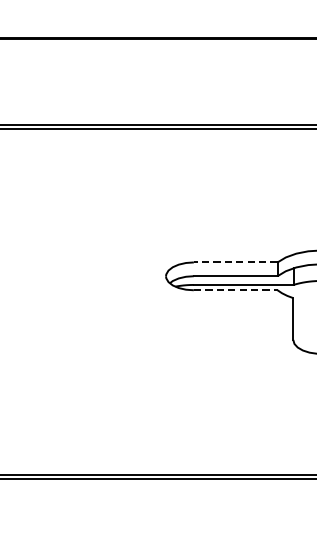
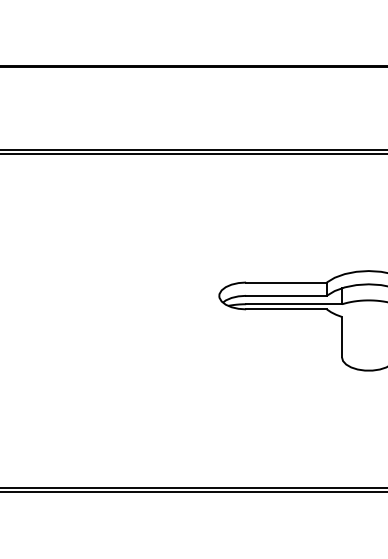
line: (234, 262) -> (285, 282), dashed -> solid
line: (235, 290) -> (286, 309), dashed -> solid

